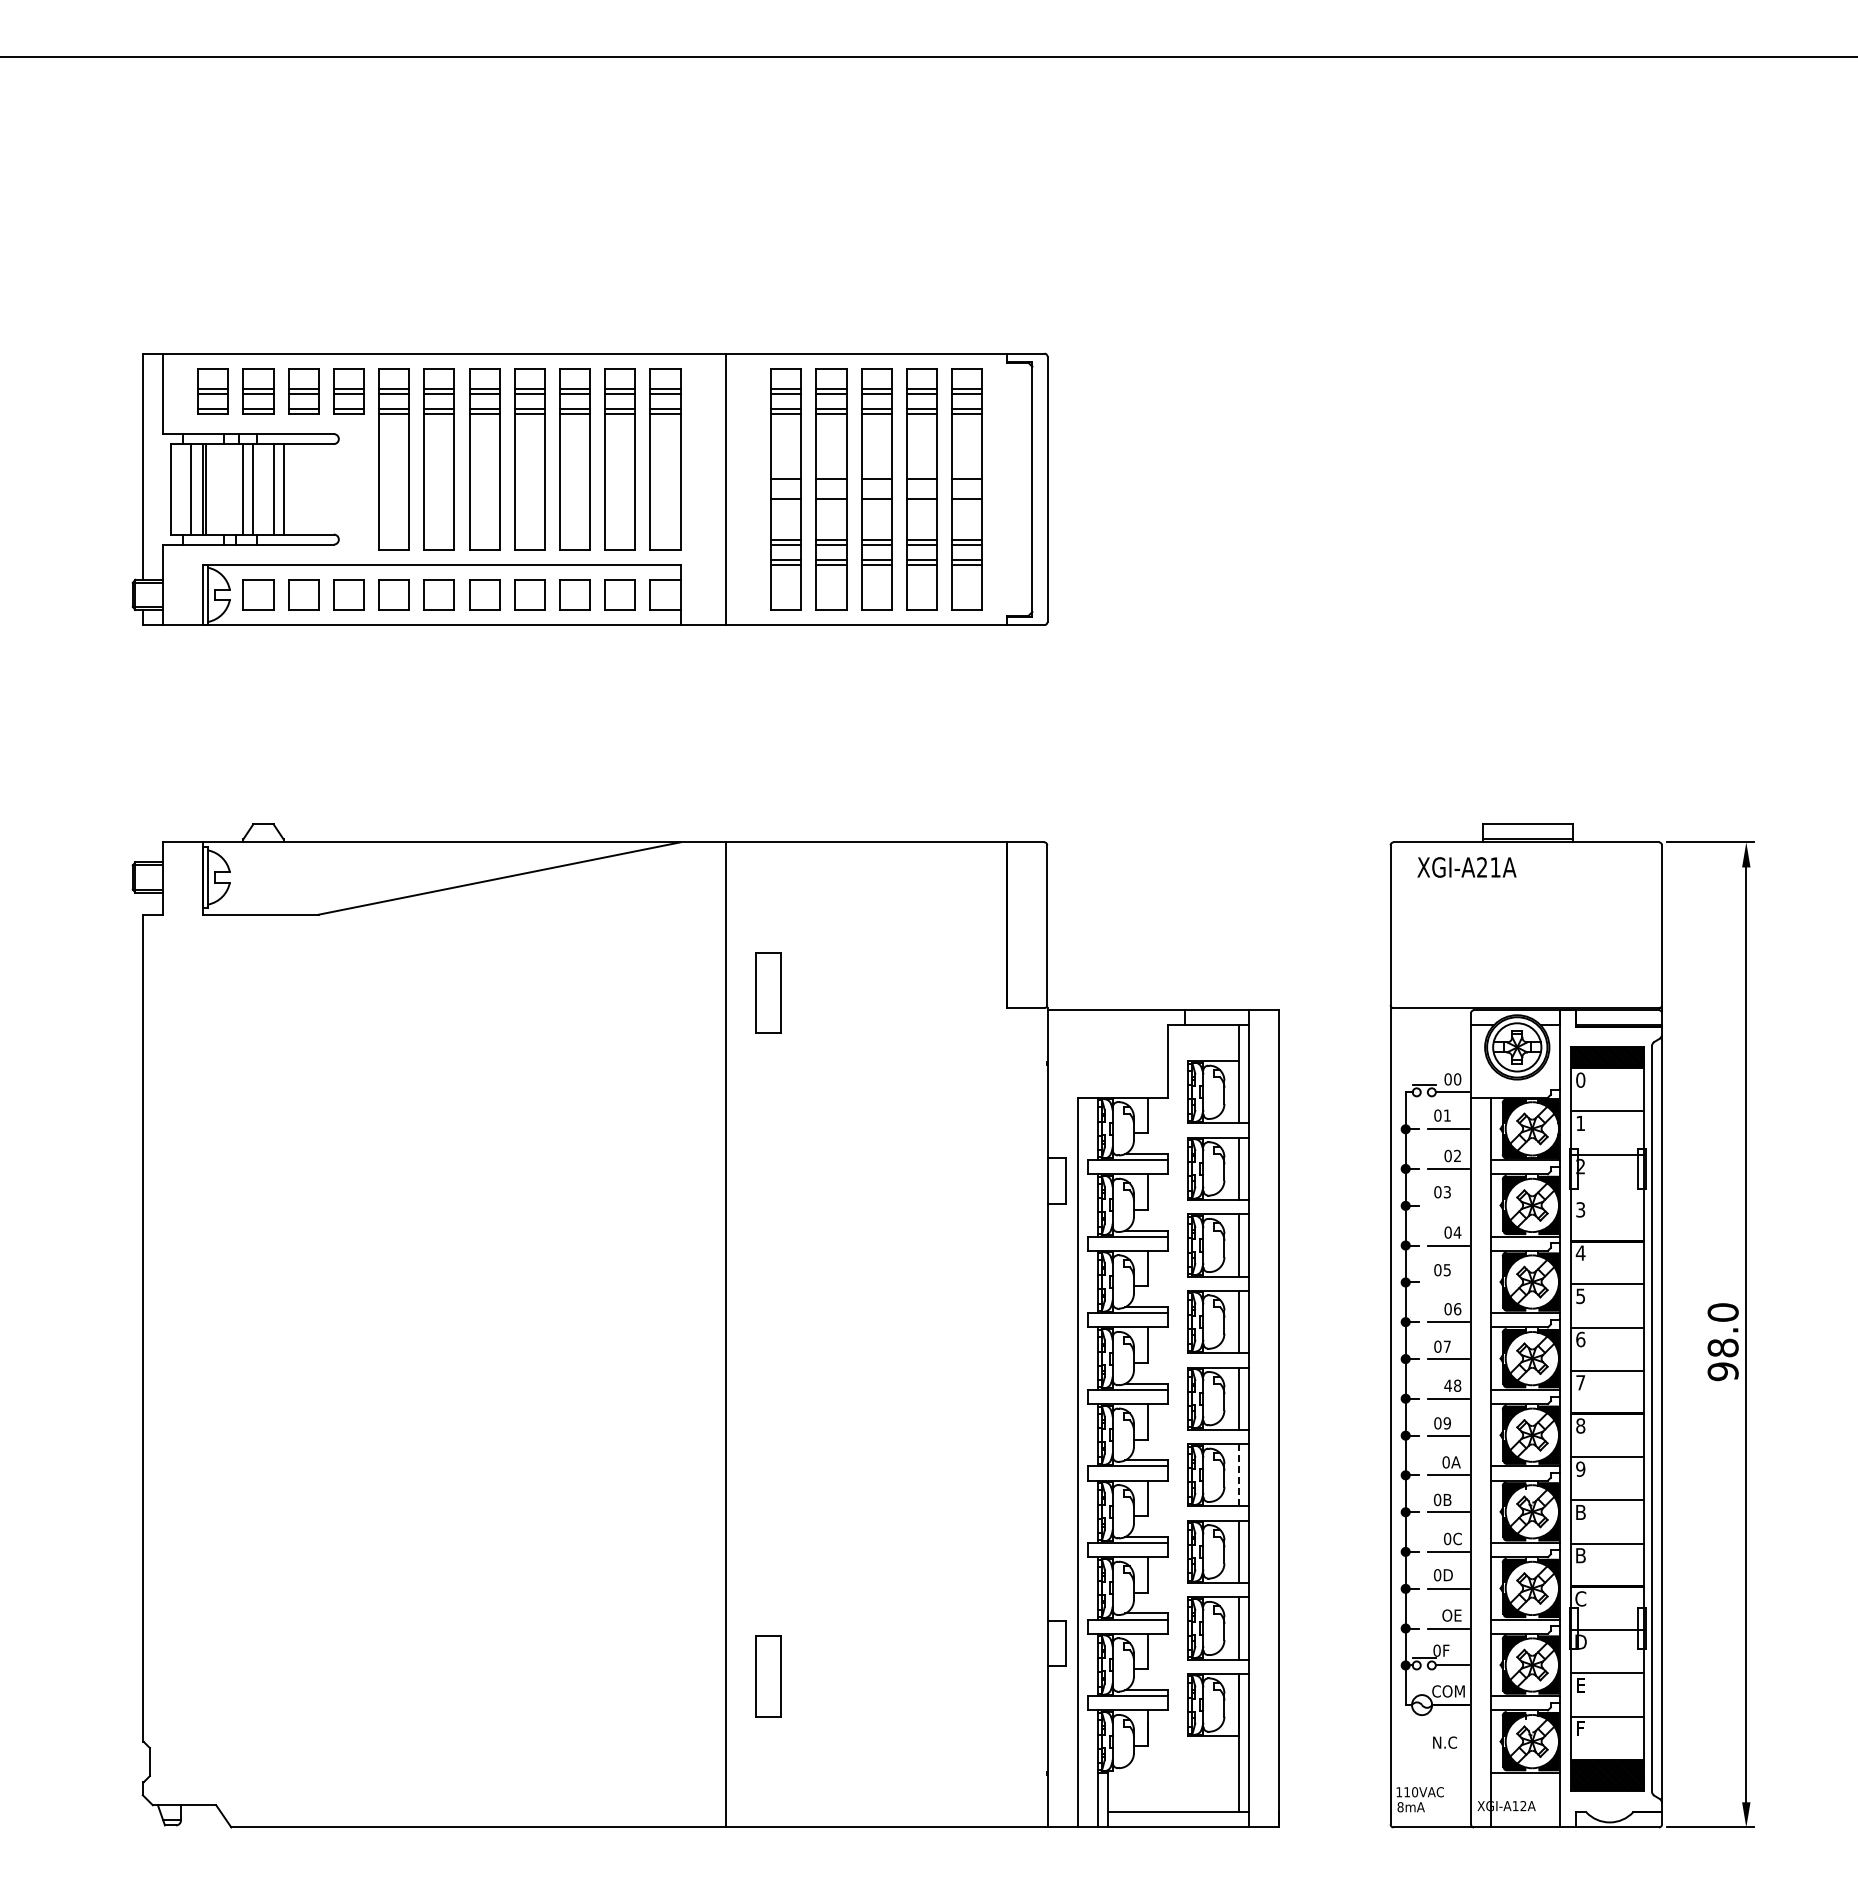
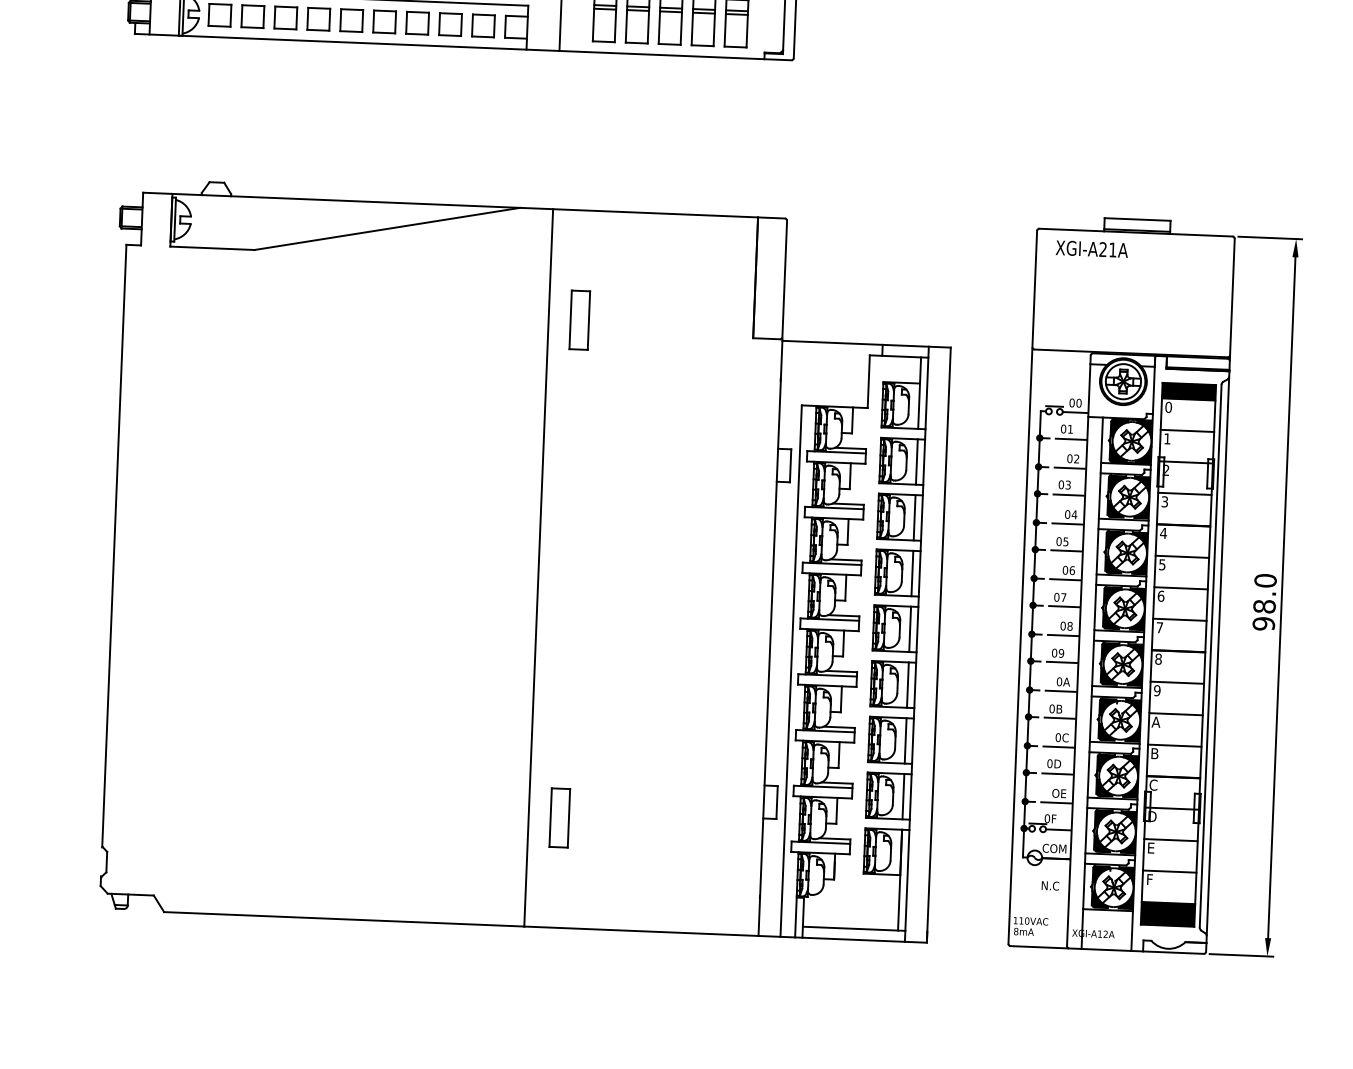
line: (1607, 1197) -> (1184, 493), added
line: (1448, 1205) -> (1068, 494), added
line: (1448, 1282) -> (1066, 550), added
text: (1447, 1385) -> (1062, 625), 48 -> 08
line: (1238, 1475) -> (907, 685), dashed -> solid
text: (1580, 1512) -> (1155, 722), B -> A

